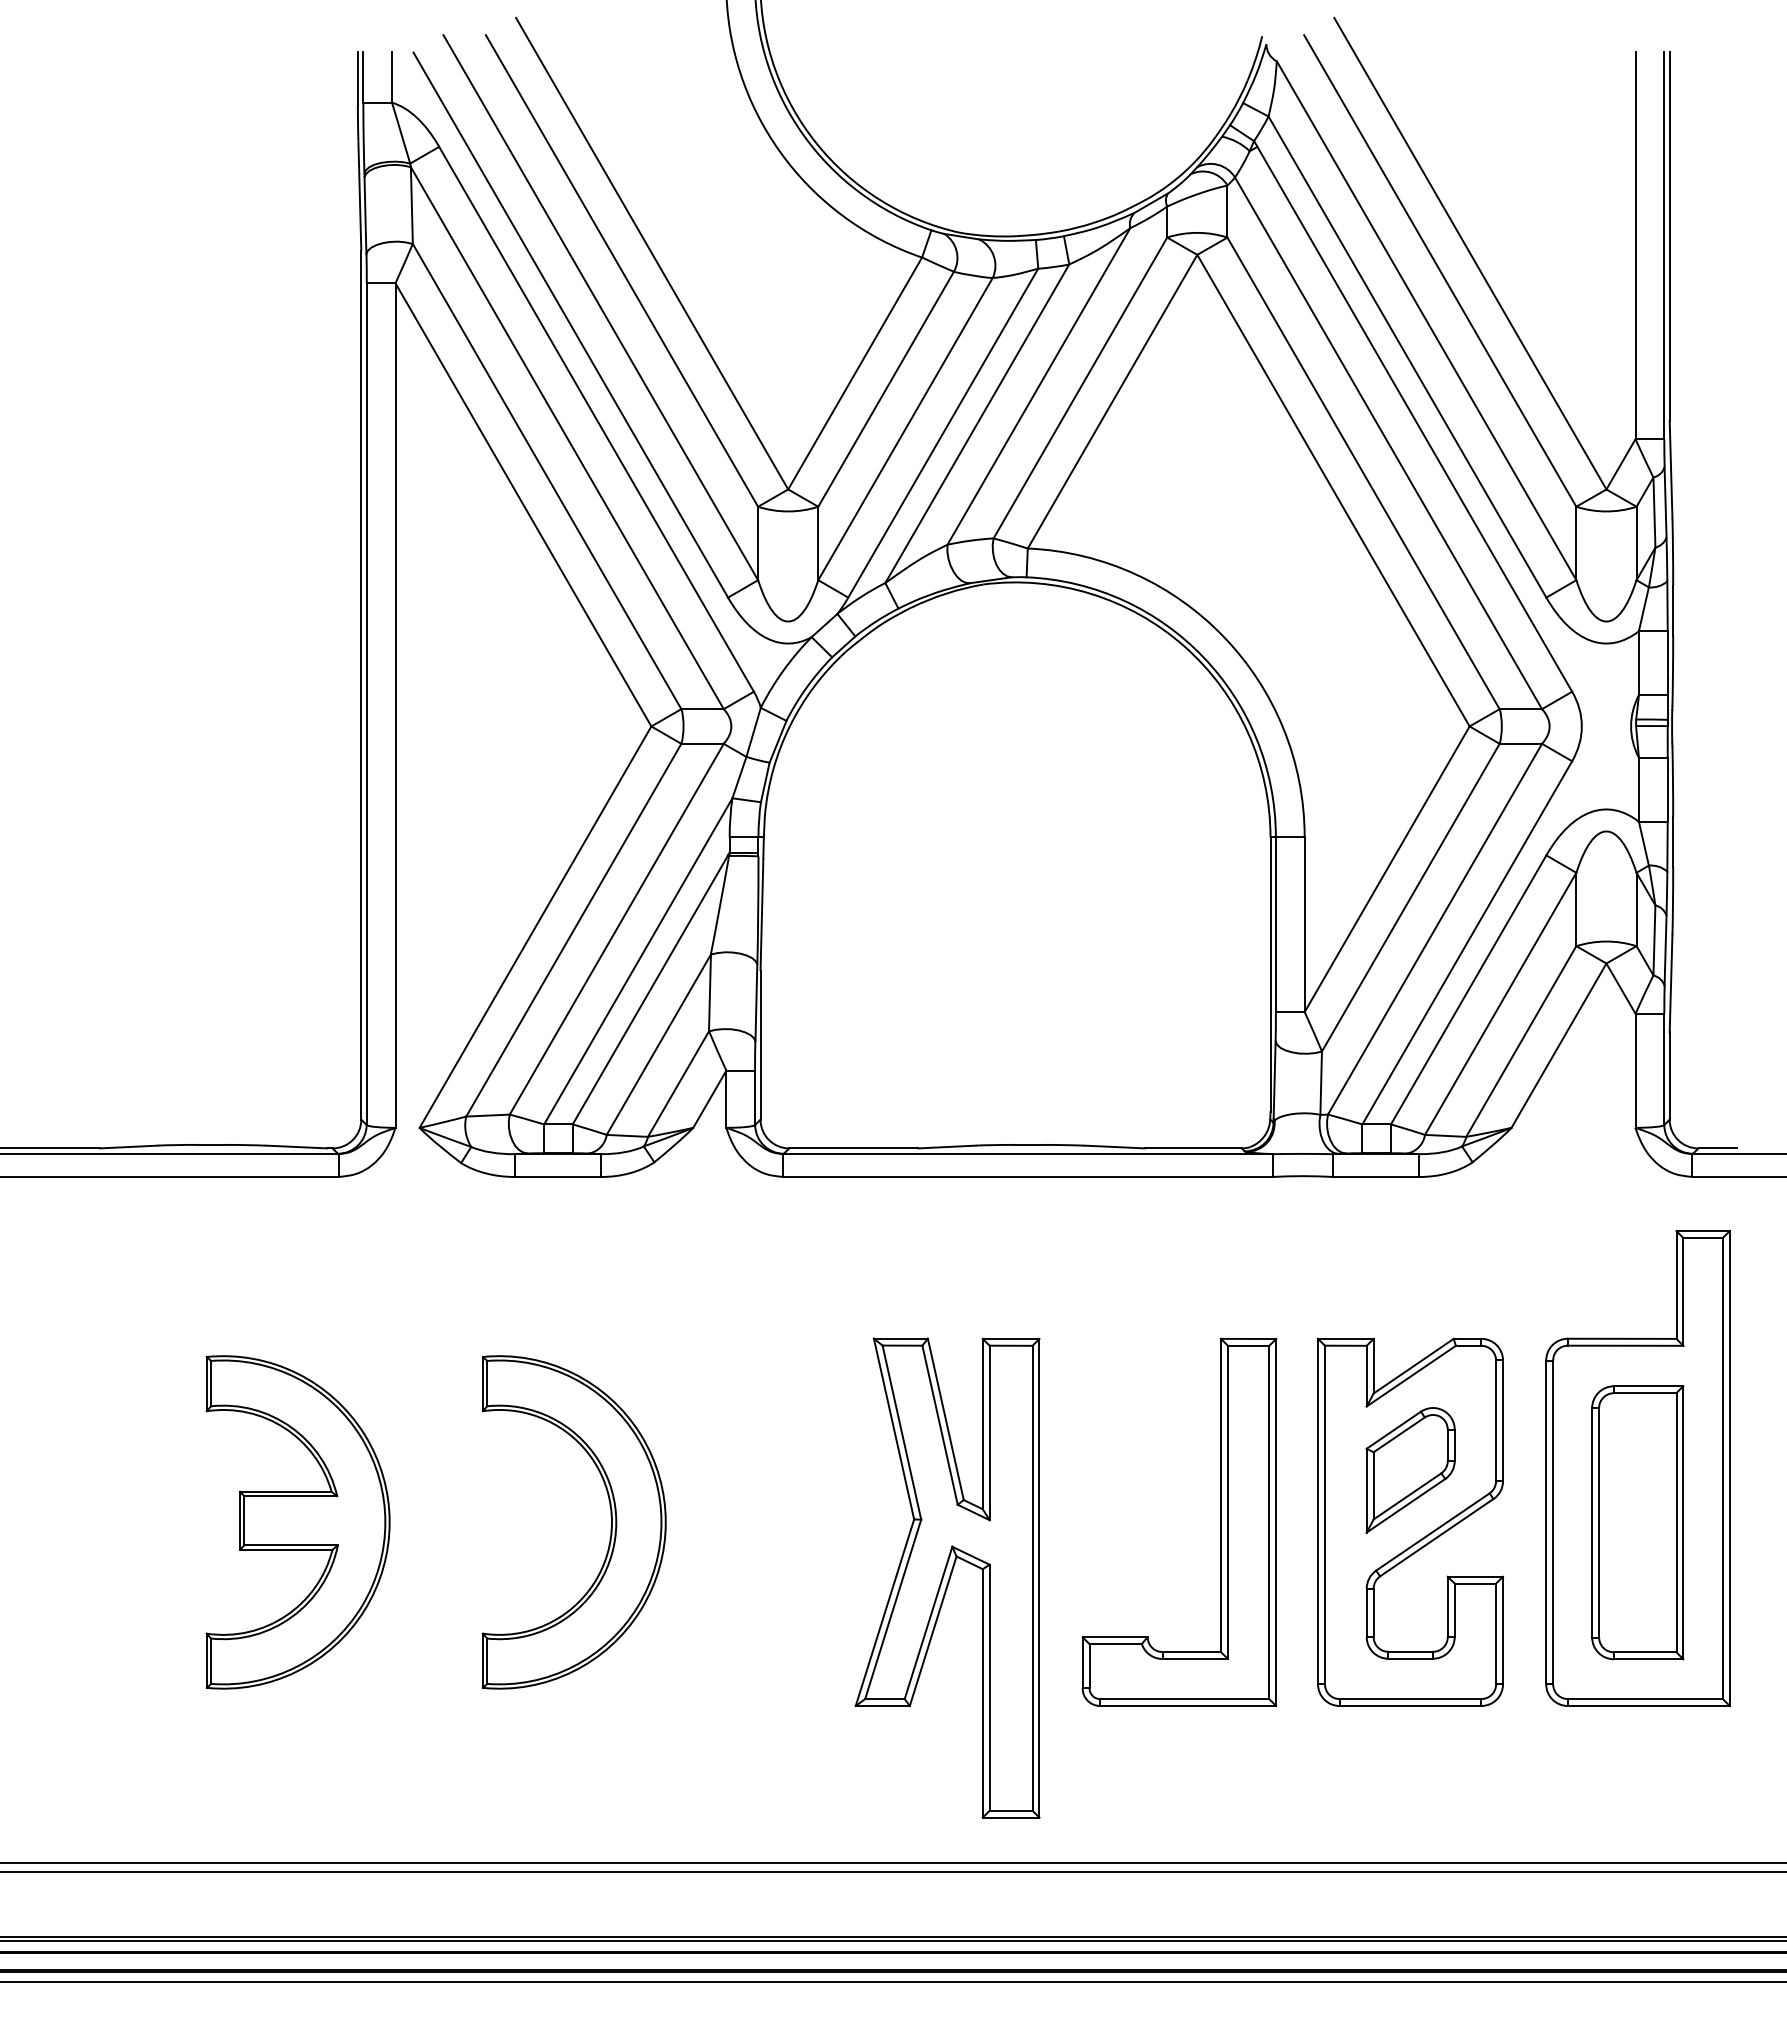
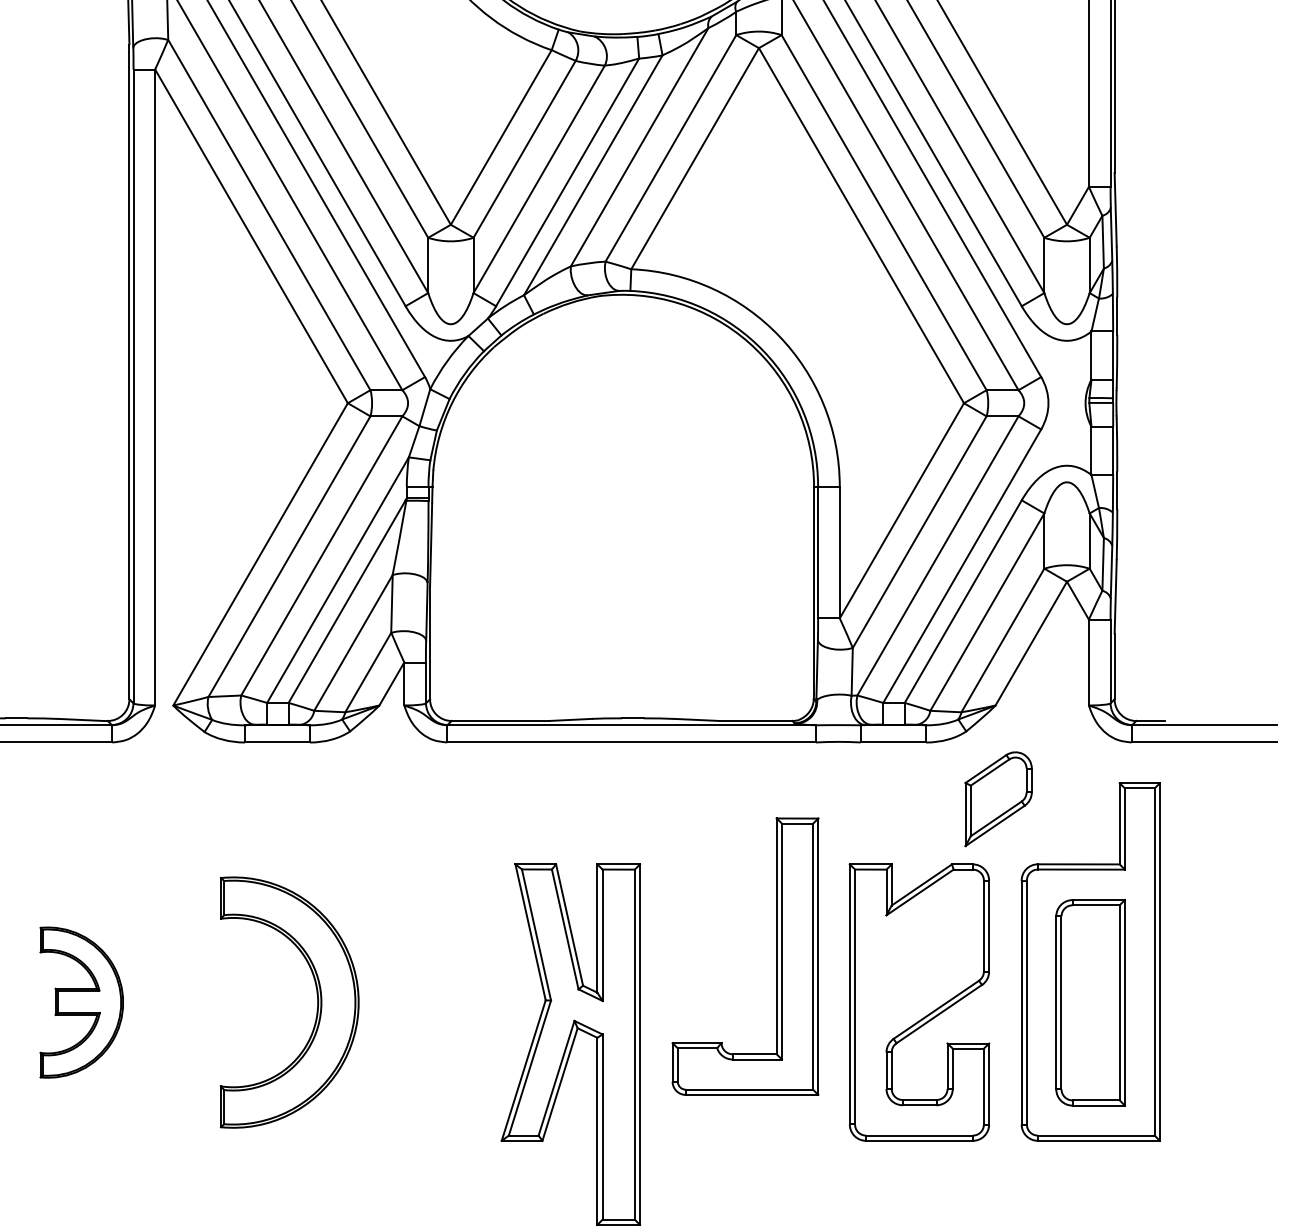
part: (1410, 1470) -> (998, 799), moved
part: (1220, 1521) -> (776, 955), moved
part: (297, 1522) -> (81, 1002), size x0.6

